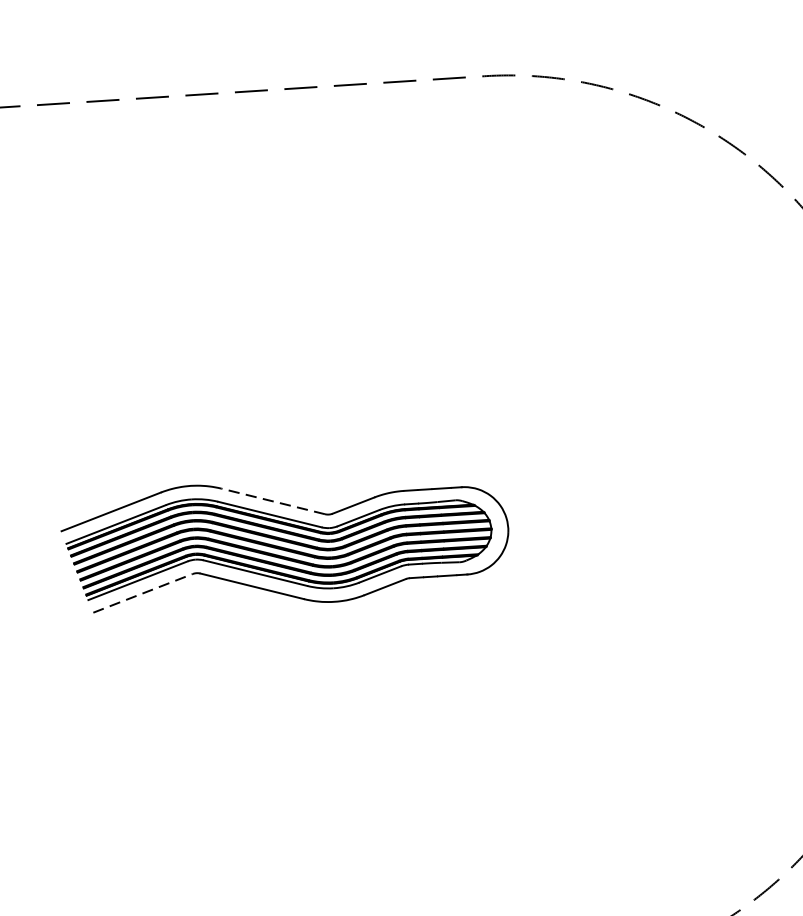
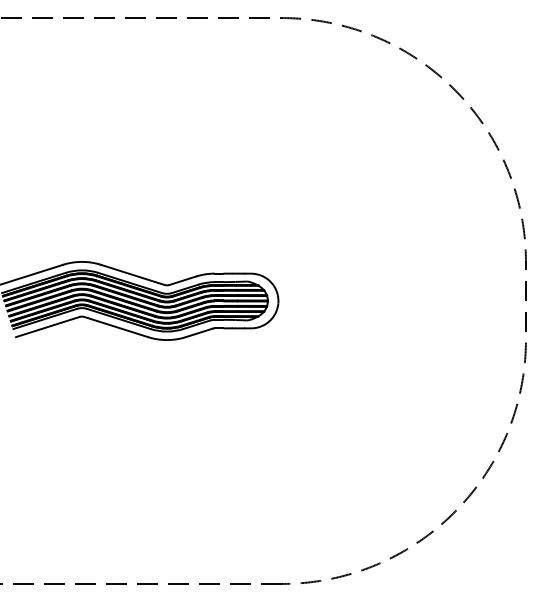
line: (272, 500) -> (132, 274), dashed -> solid
line: (144, 592) -> (48, 326), dashed -> solid

